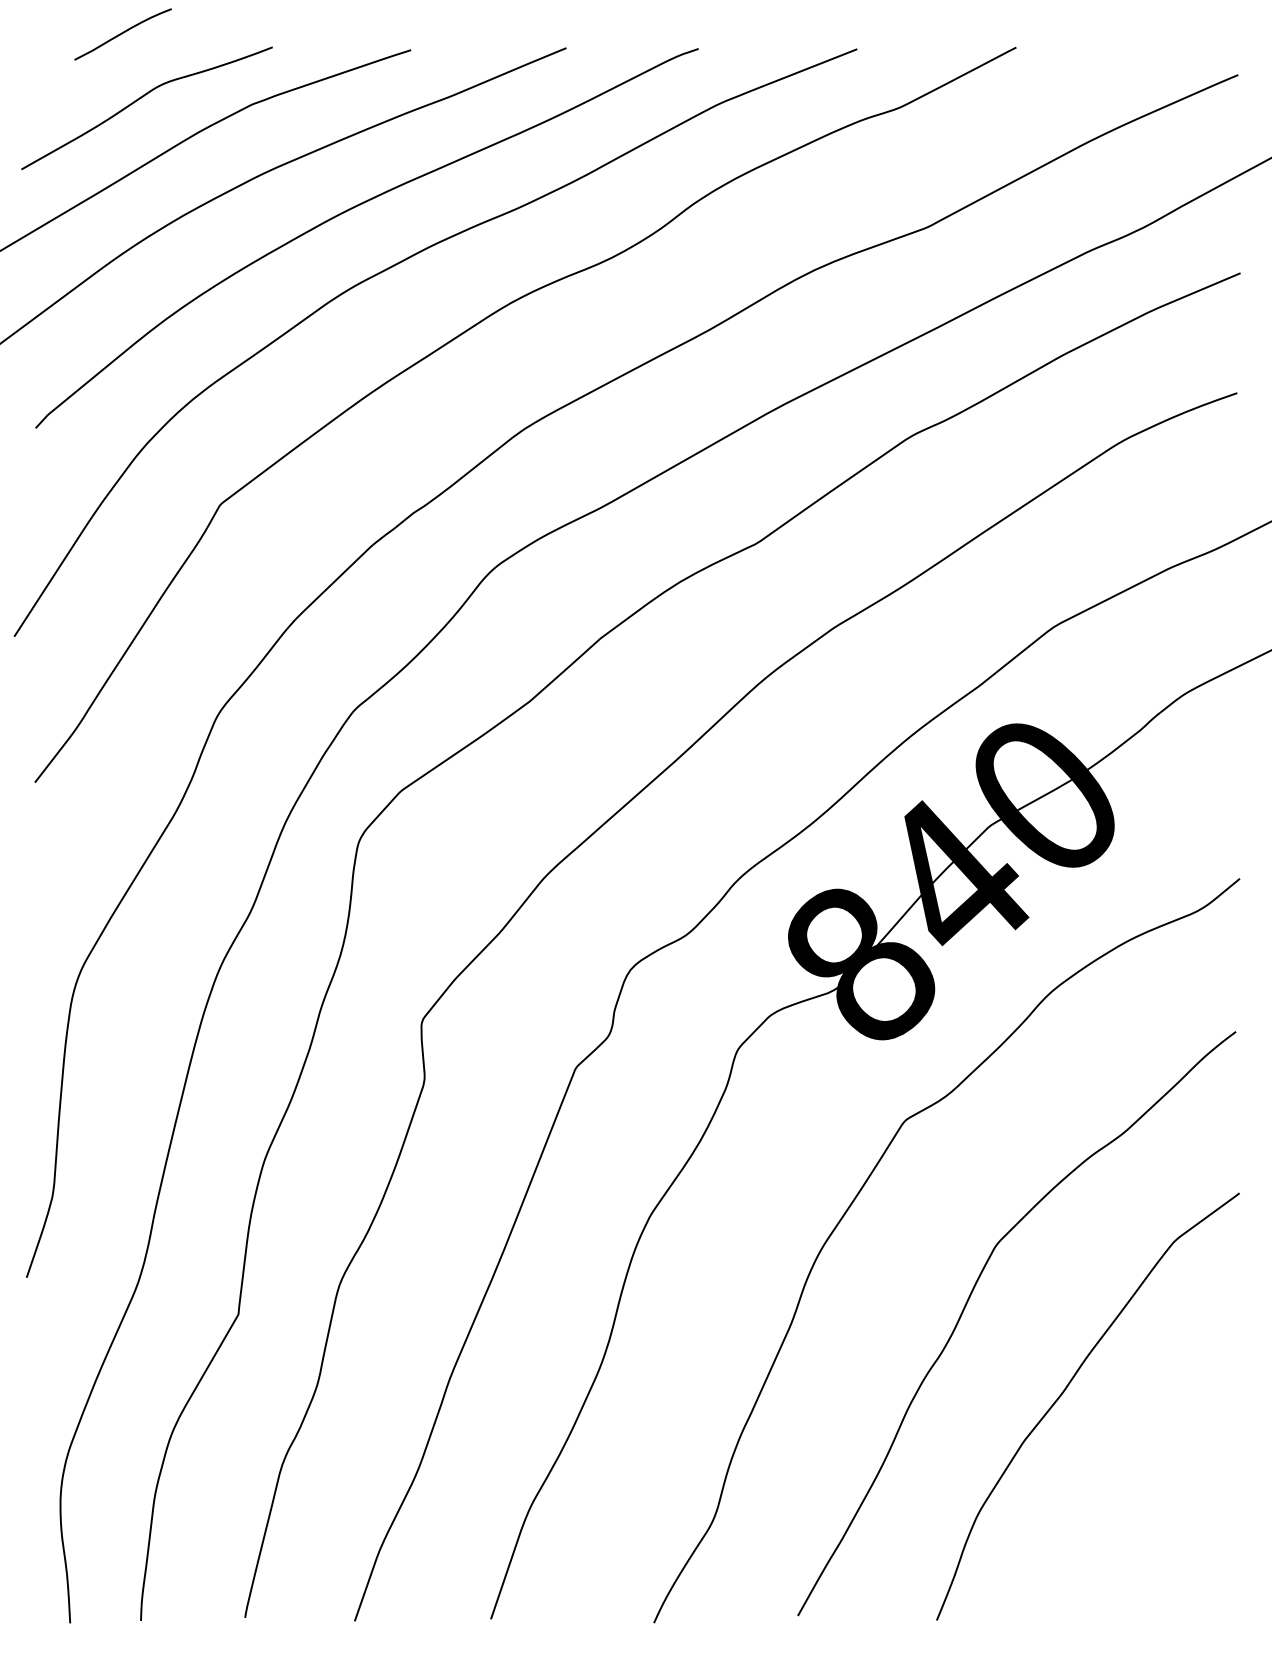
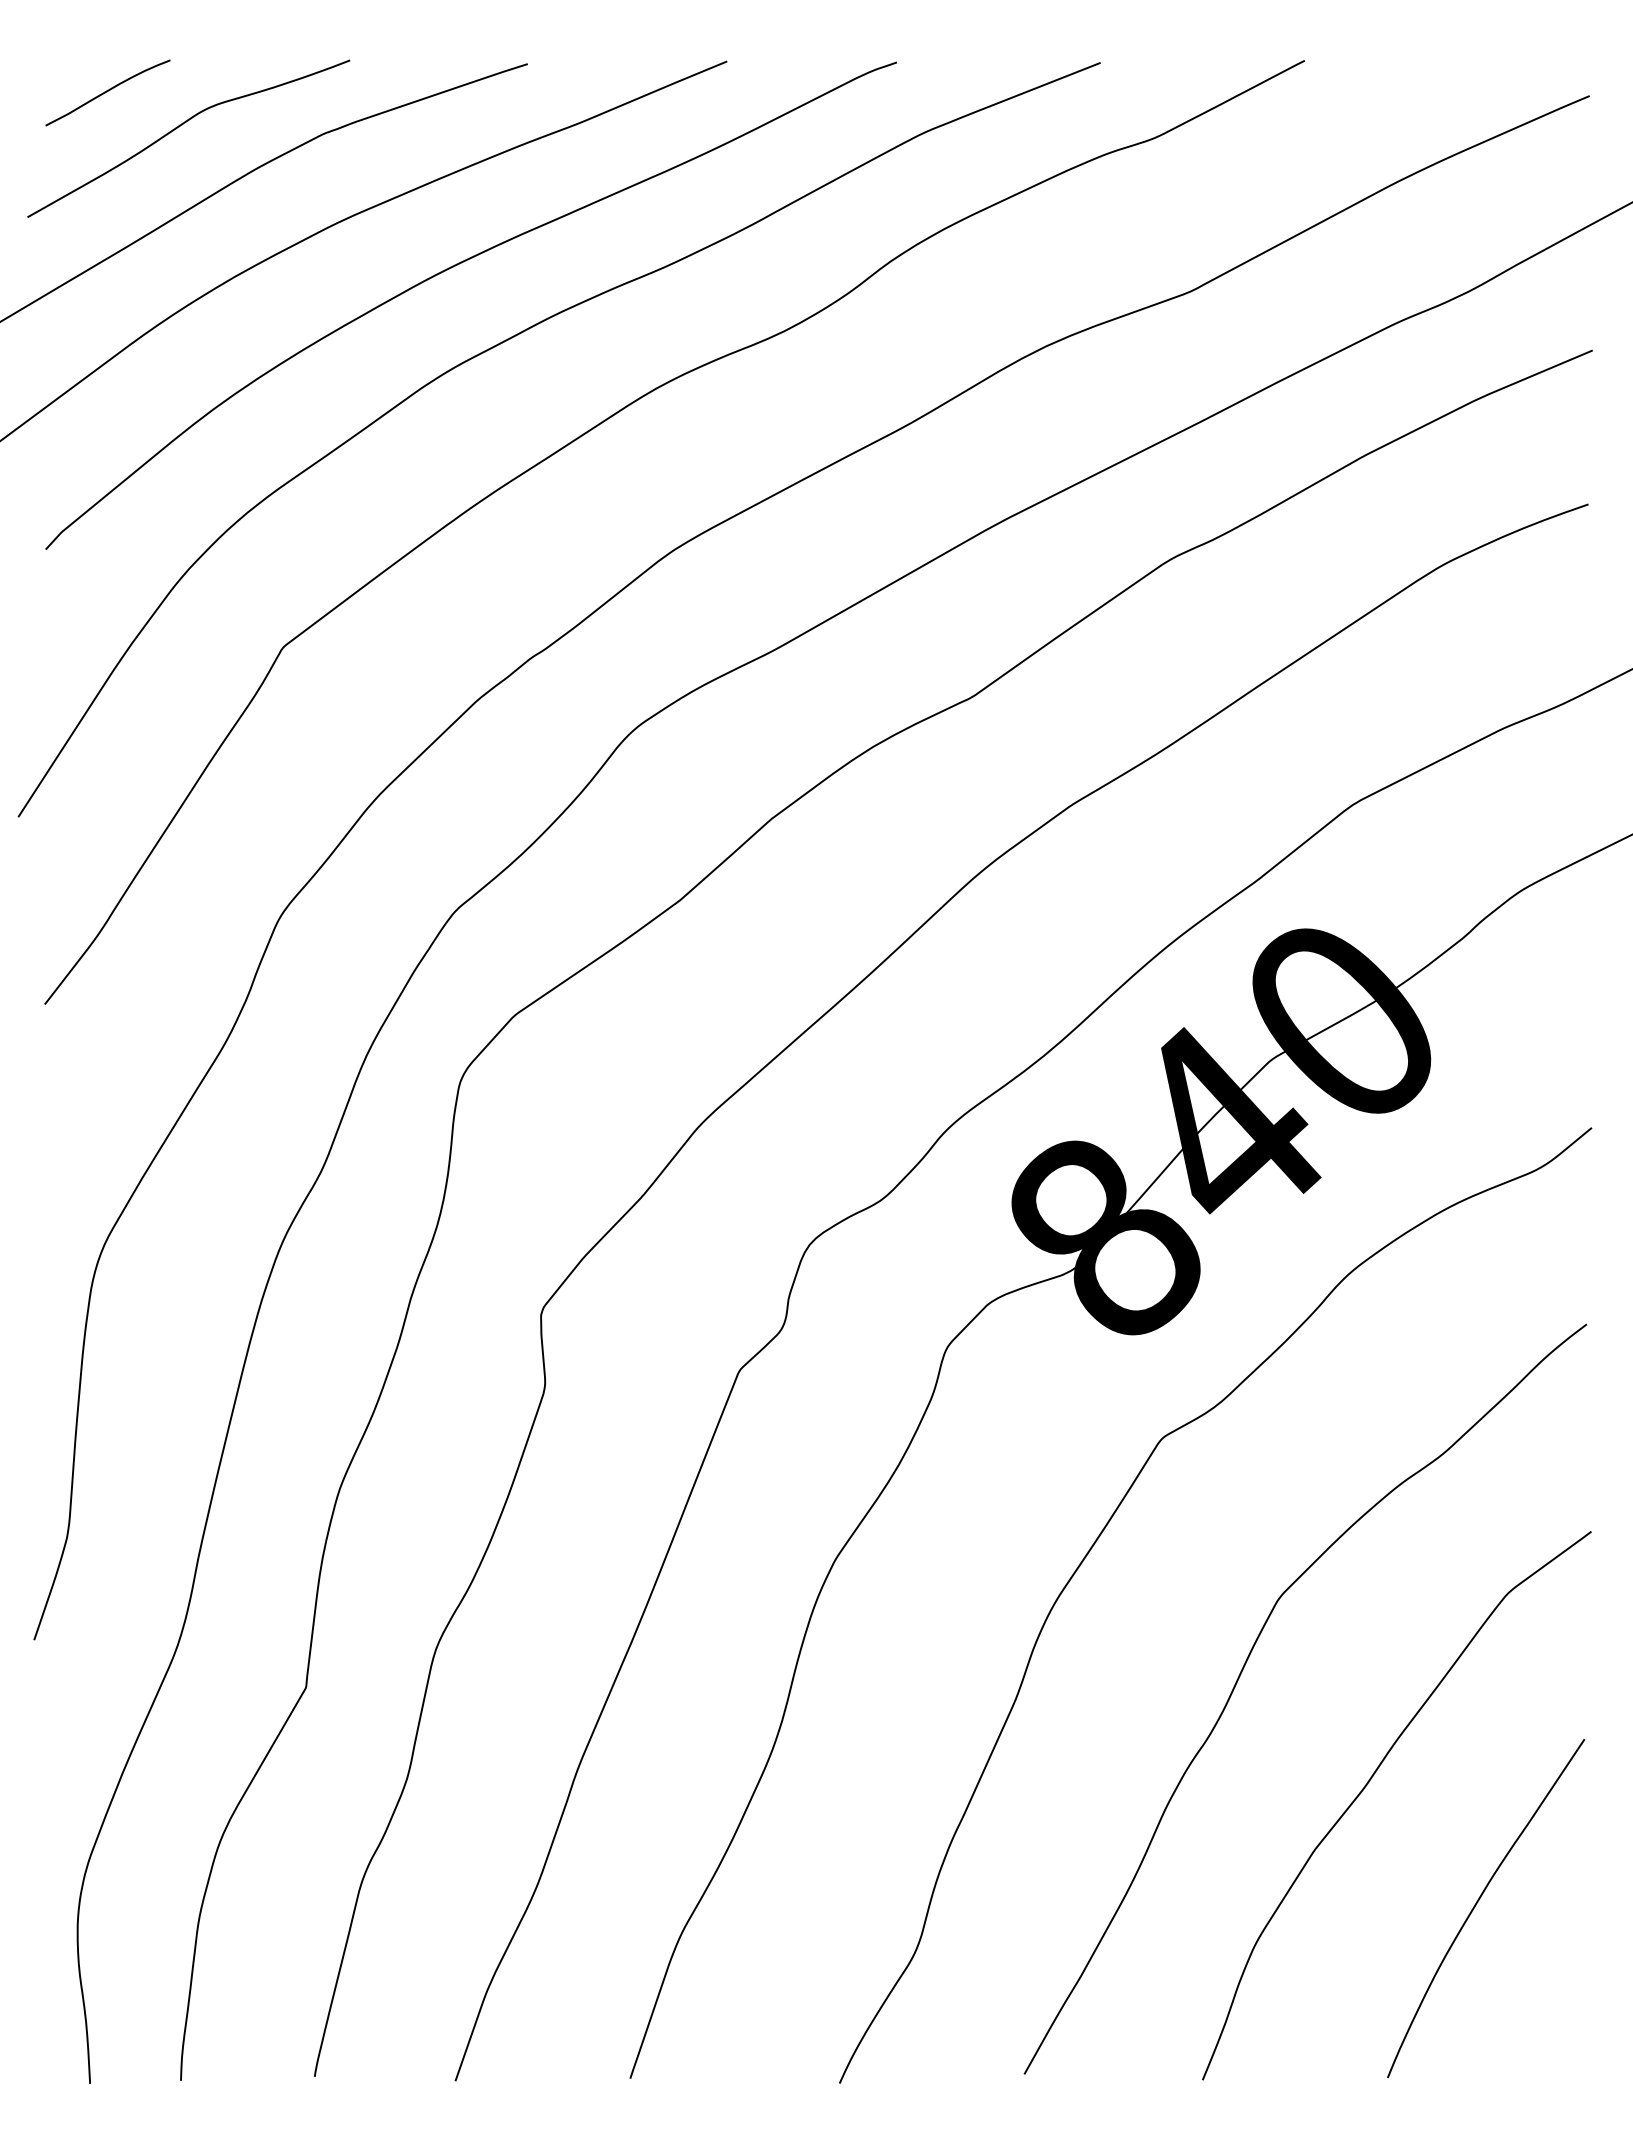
curve: (122, 34) -> (107, 92), moved
curve: (1151, 1482) -> (1478, 1902), added

